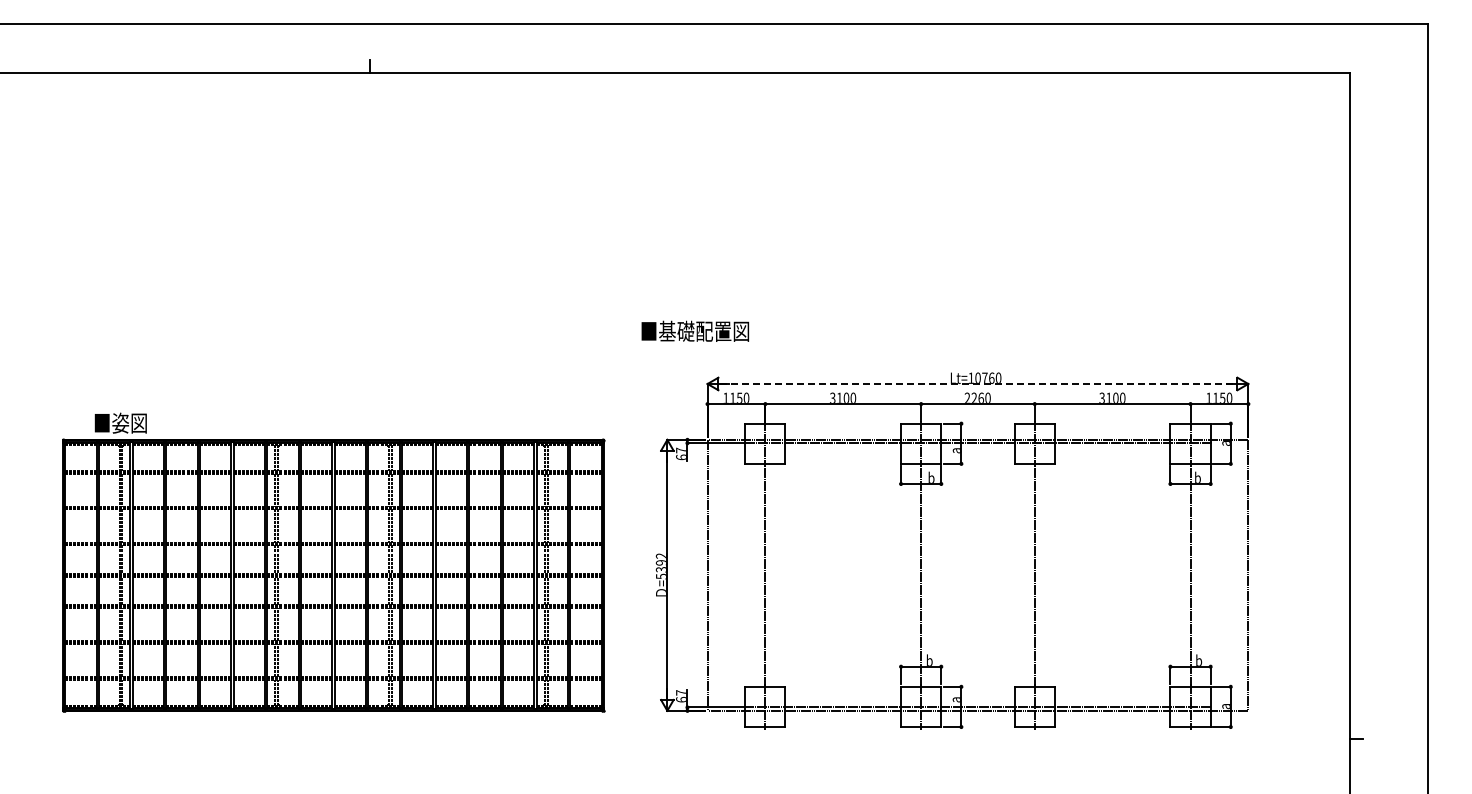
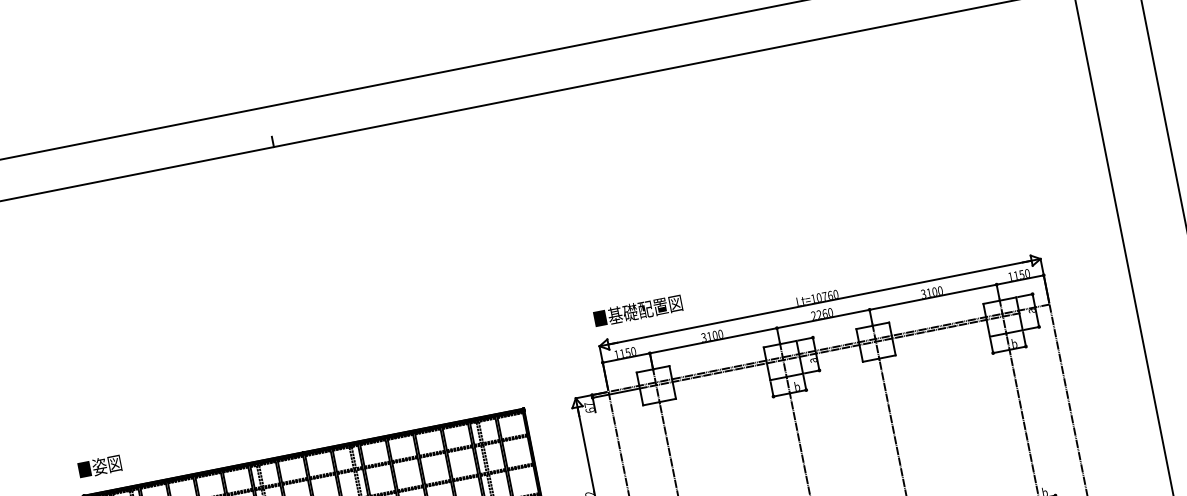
text: (695, 330) -> (638, 310), moved
line: (977, 383) -> (819, 302), dashed -> solid
text: (120, 422) -> (99, 466), moved

